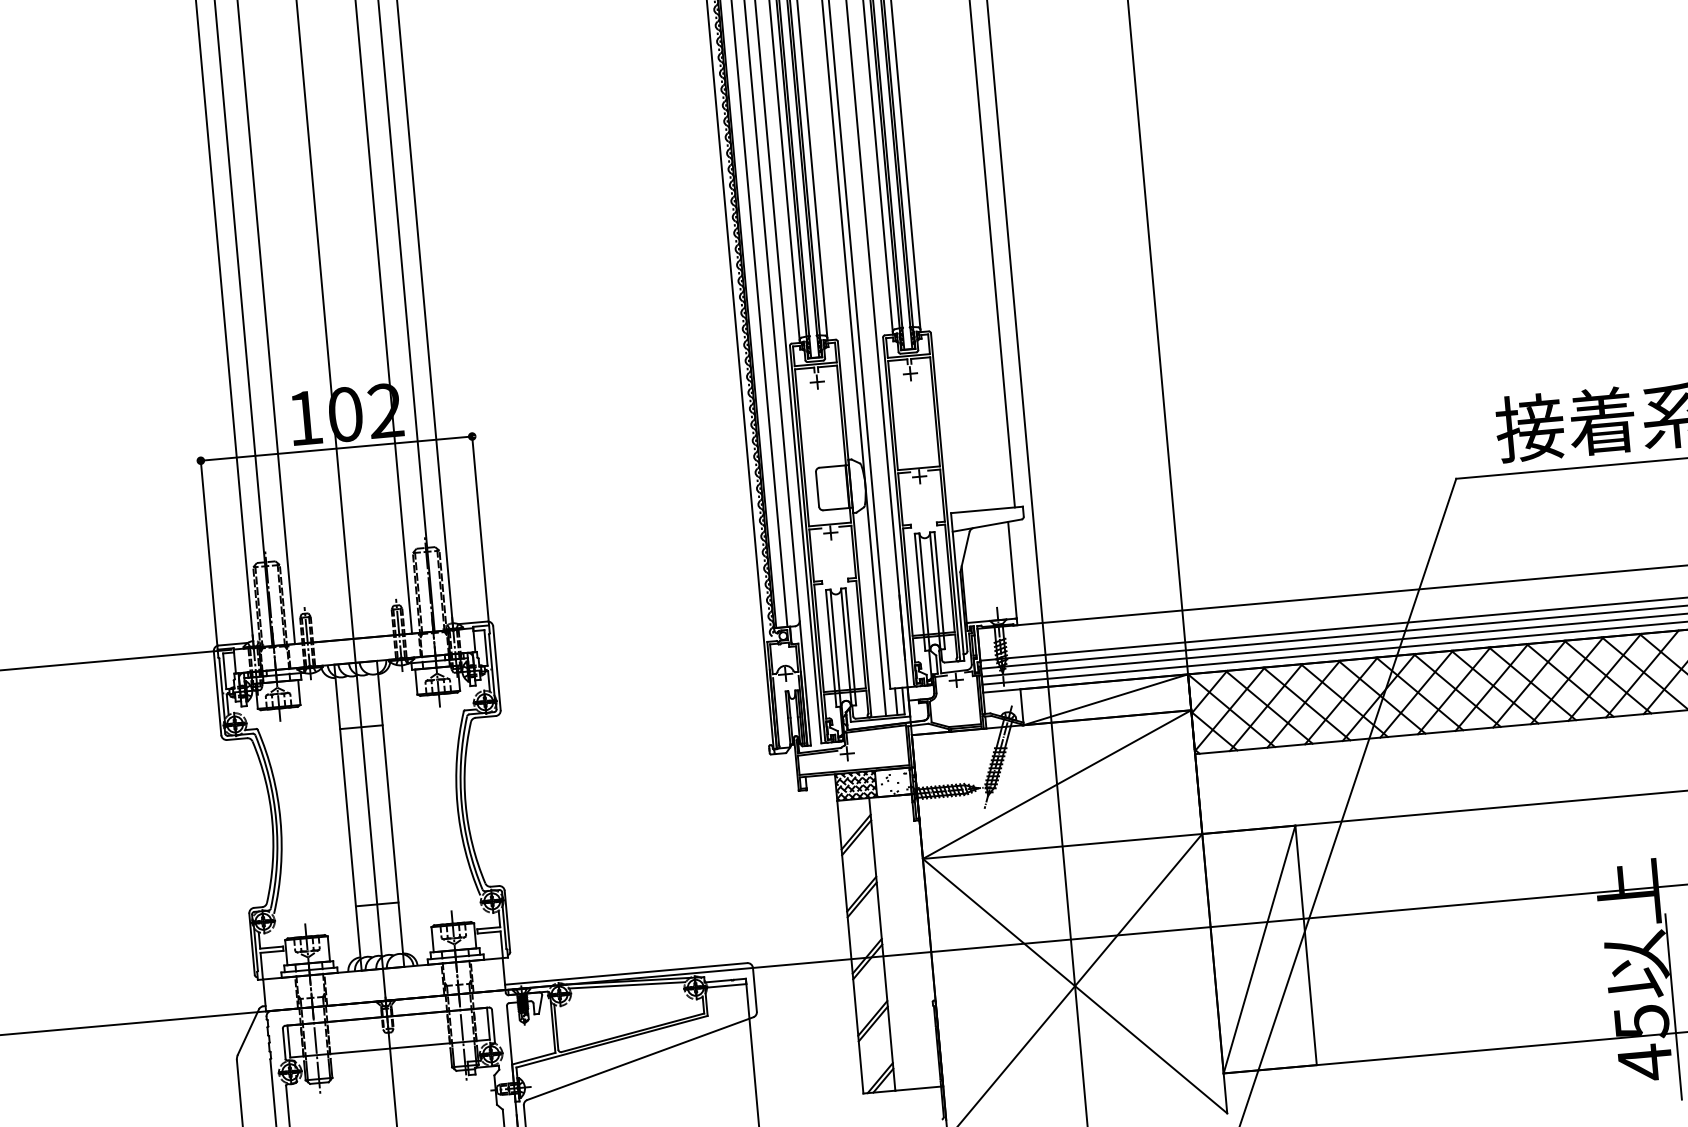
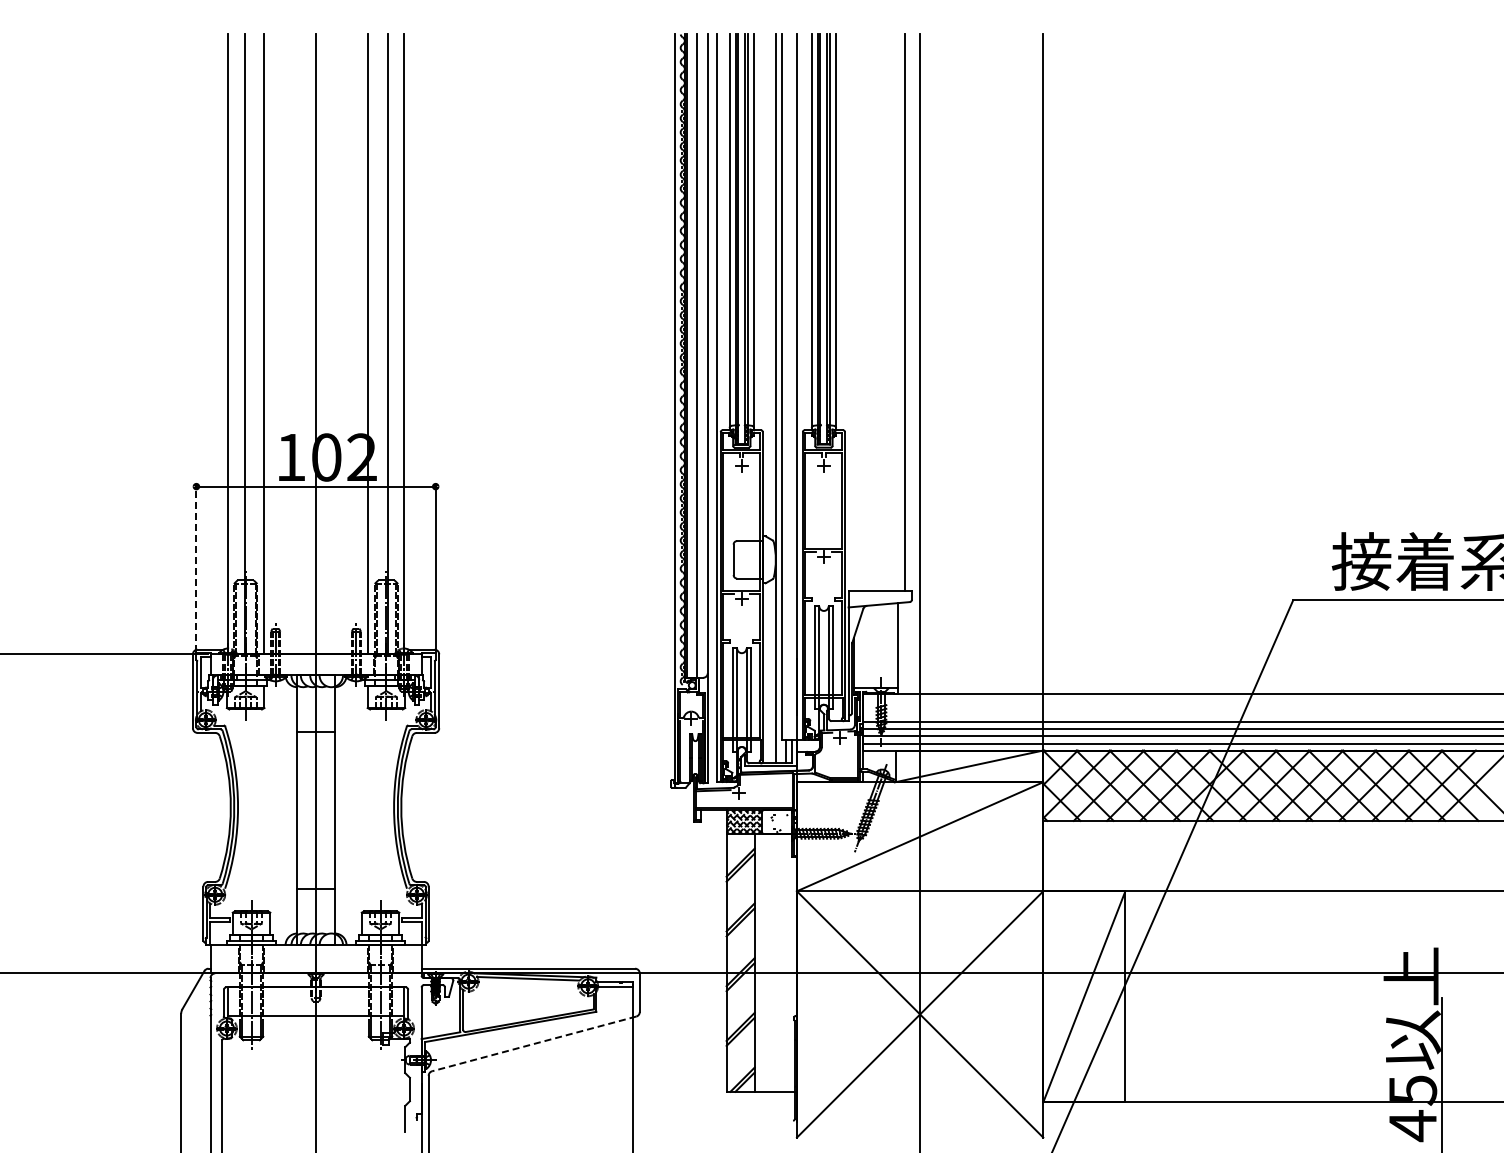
line: (209, 553) -> (196, 568), solid -> dashed
line: (640, 1058) -> (534, 1043), solid -> dashed

